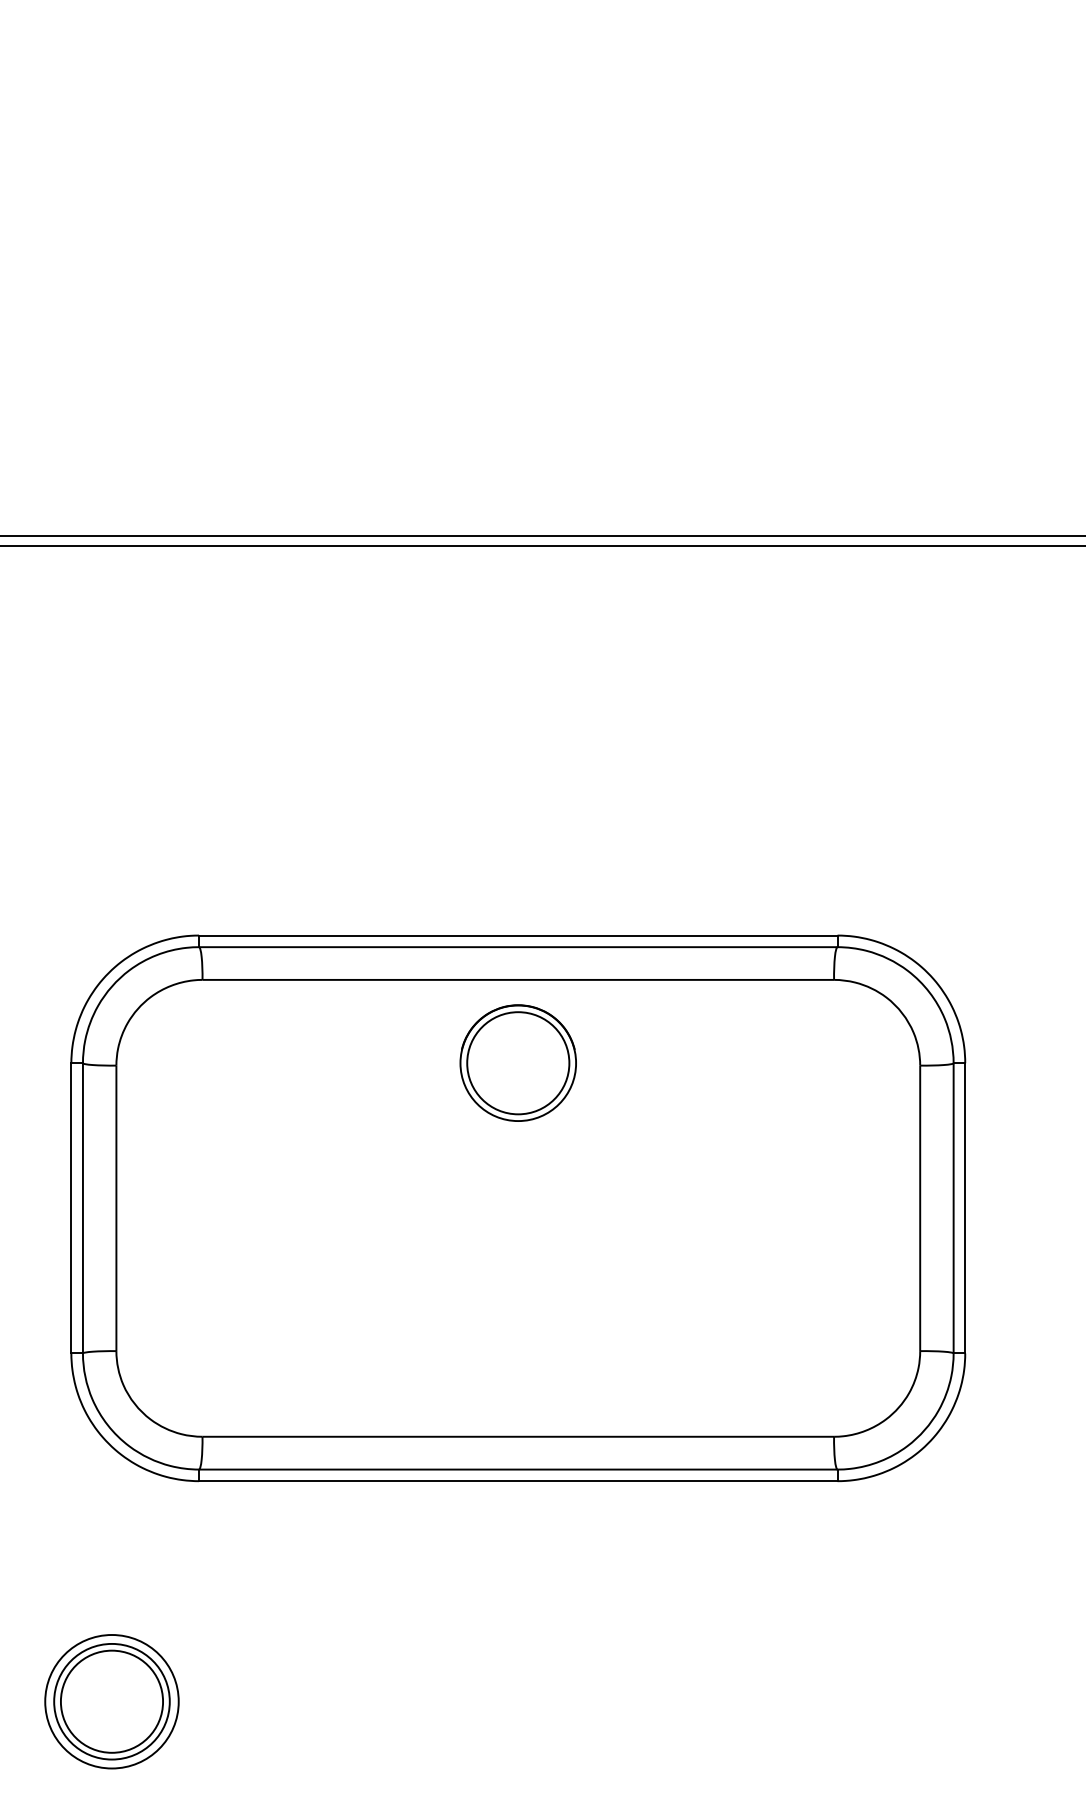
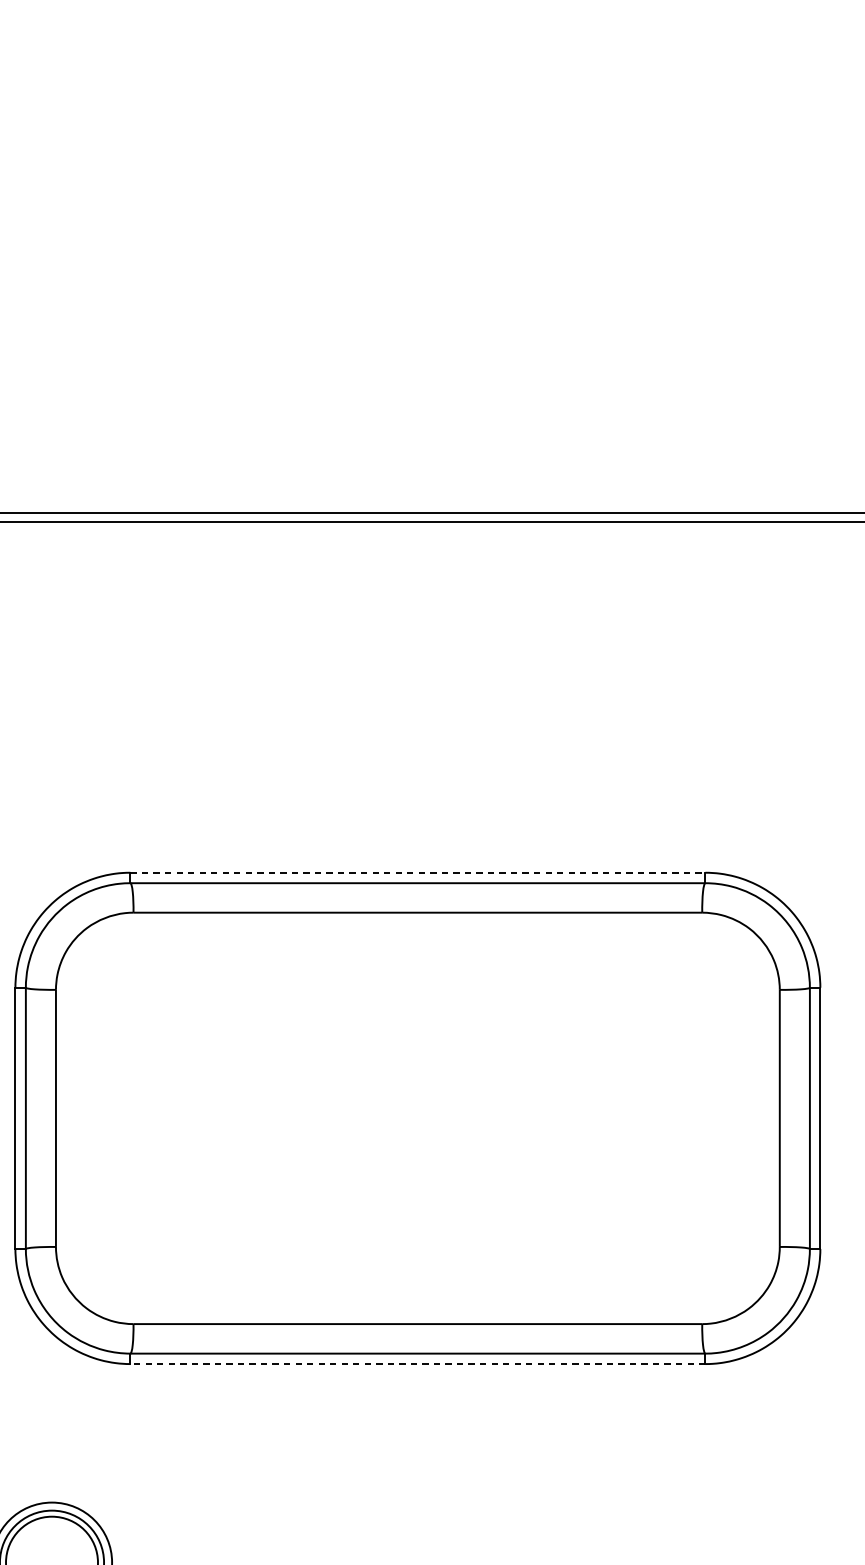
line: (518, 935) -> (418, 872), solid -> dashed
part: (517, 1062) -> (417, 987), removed
line: (517, 1481) -> (417, 1364), solid -> dashed

